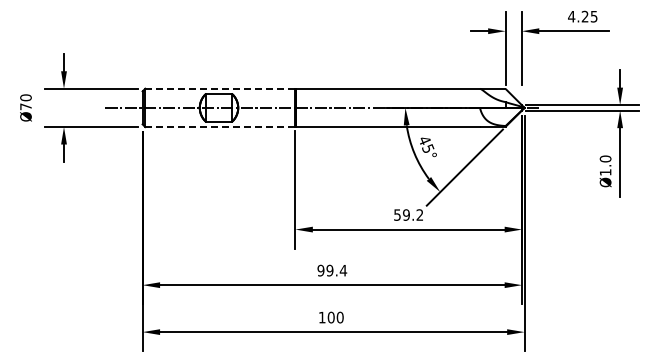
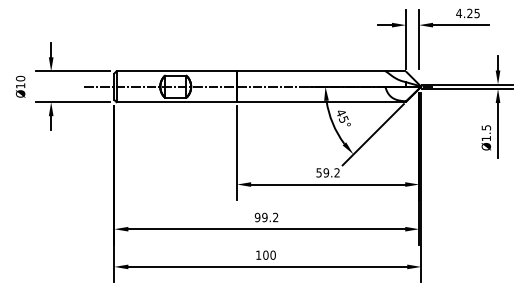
line: (220, 88) -> (176, 71), dashed -> solid
text: (25, 106) -> (20, 85), Ø70 -> Ø10
line: (219, 127) -> (176, 102), dashed -> solid
text: (605, 158) -> (486, 127), Ø1.0 -> Ø1.5
text: (343, 270) -> (275, 217), 99.4 -> 99.2

